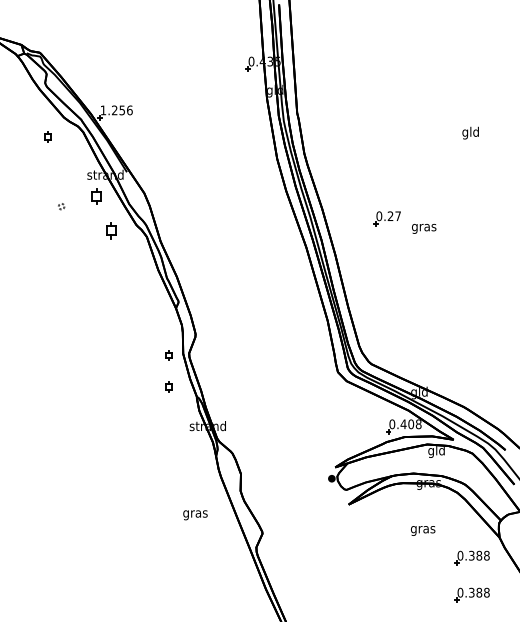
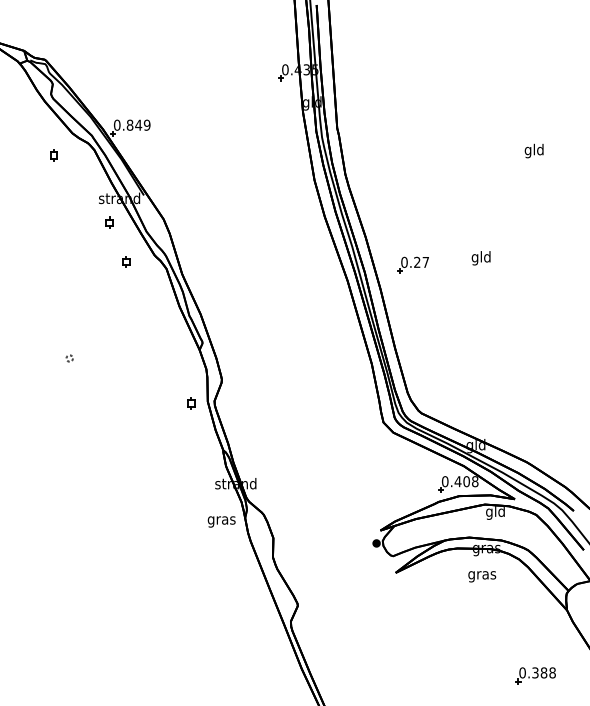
text: (116, 109) -> (131, 124), 1.256 -> 0.849
part: (96, 196) -> (109, 222), size x0.62
part: (61, 206) -> (69, 358), moved
part: (386, 218) -> (412, 264), moved
text: (424, 227) -> (481, 258), gras -> gld
part: (111, 230) -> (126, 261), size x0.62
part: (168, 387) -> (191, 439), removed
text: (195, 514) -> (221, 521), moved
text: (423, 530) -> (482, 576), moved
part: (471, 558) -> (535, 633), removed

